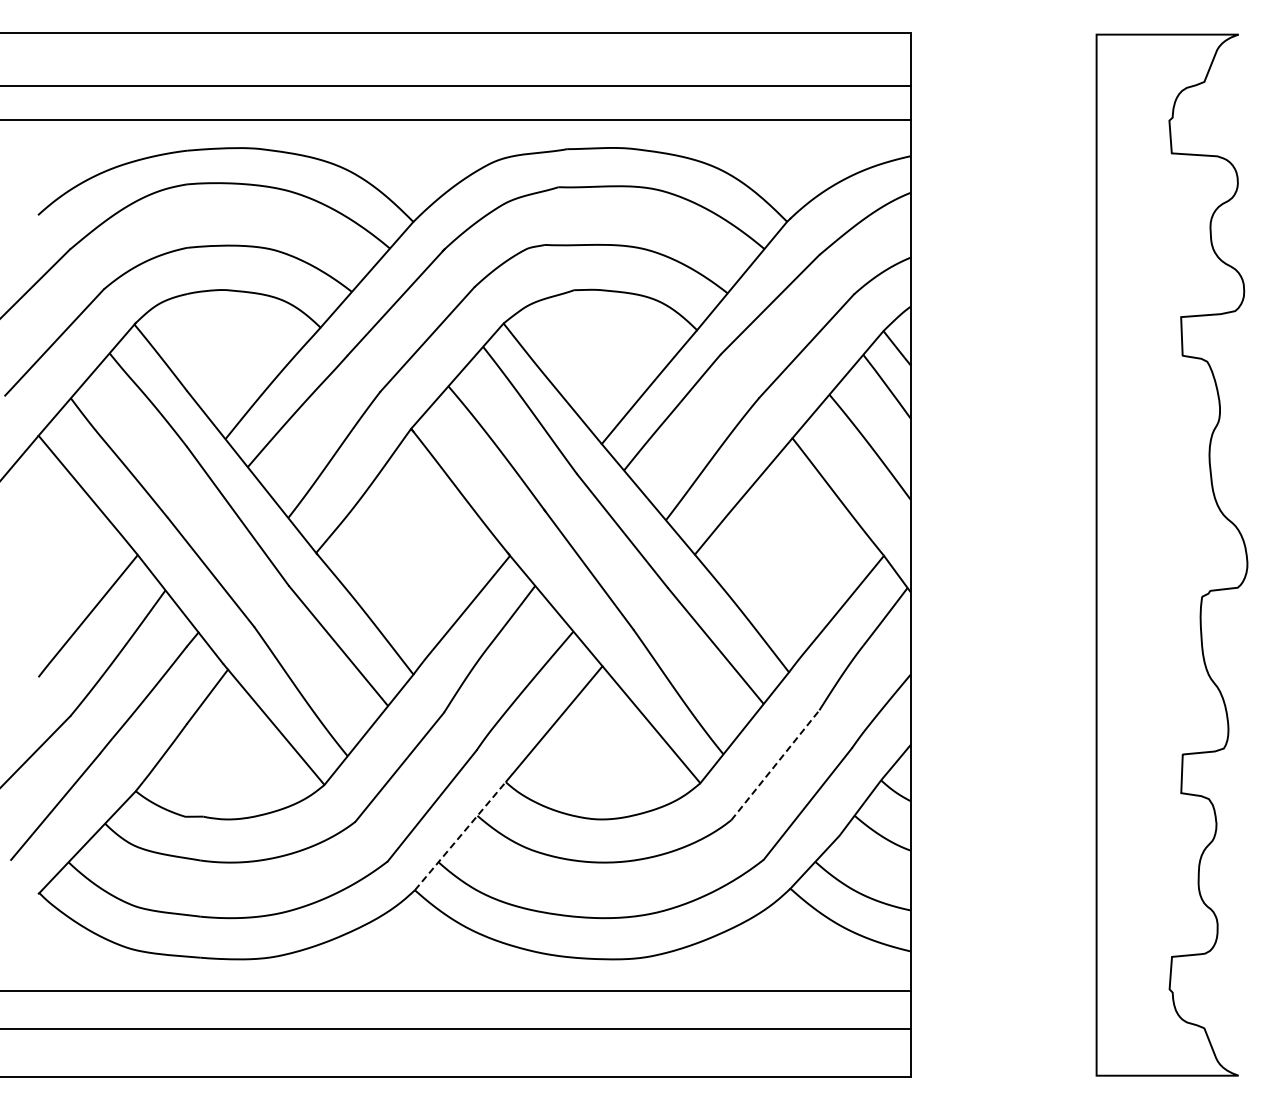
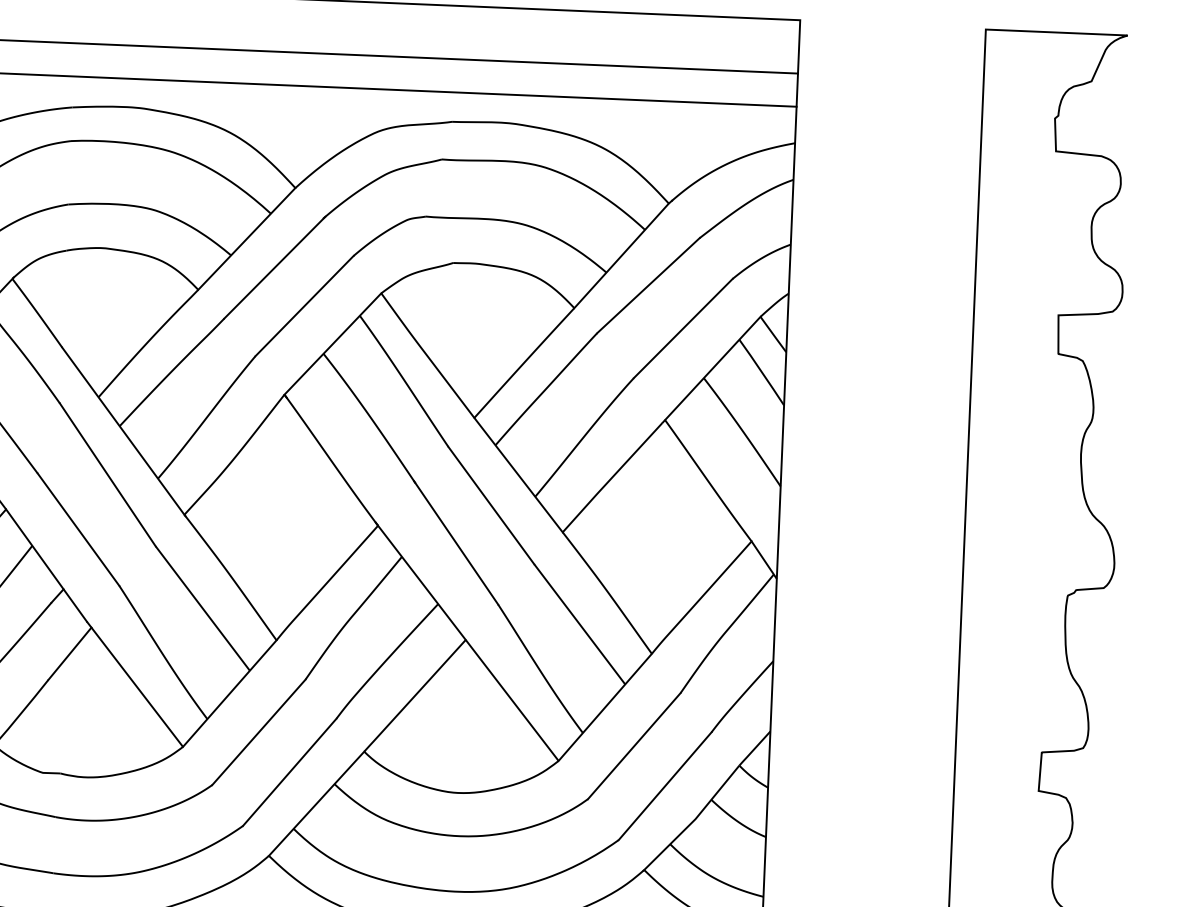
line: (775, 764) -> (634, 745), dashed -> solid
line: (460, 836) -> (316, 804), dashed -> solid

